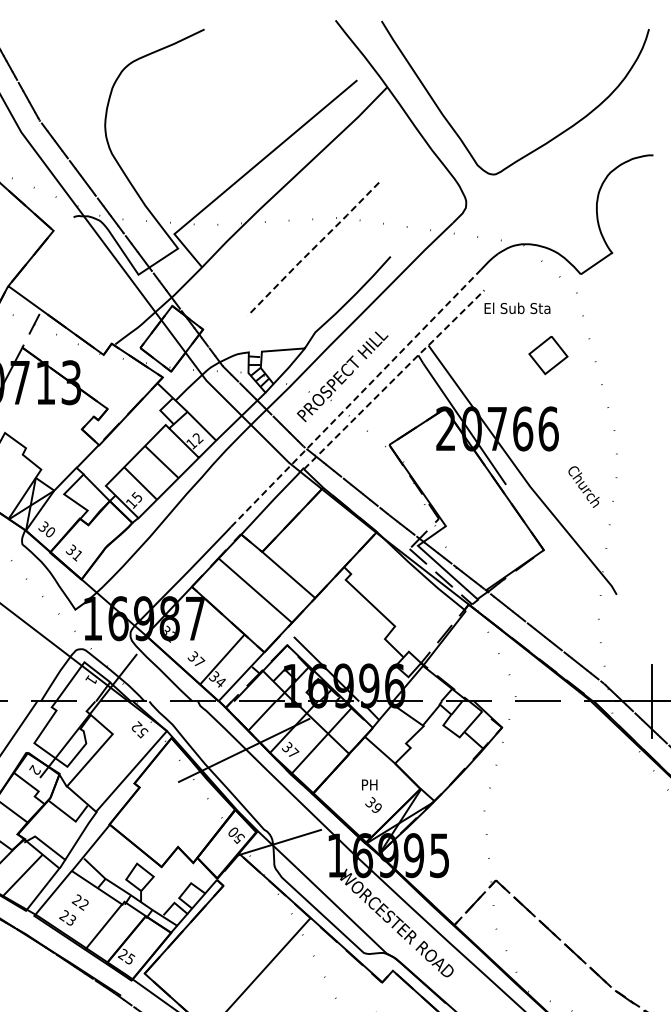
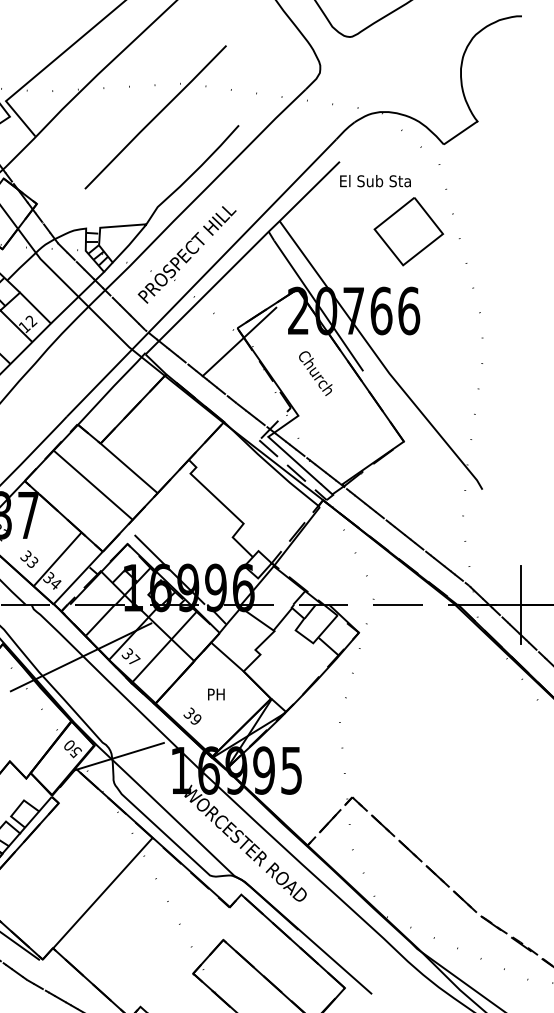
line: (313, 249) -> (155, 117), dashed -> solid
part: (548, 355) -> (408, 231), size x1.67
line: (395, 378) -> (244, 256), dashed -> solid
line: (356, 397) -> (202, 277), dashed -> solid
line: (391, 457) -> (239, 341), added
text: (583, 486) -> (315, 373), moved
text: (199, 661) -> (32, 561), 37 -> 33
text: (373, 804) -> (192, 715), moved

